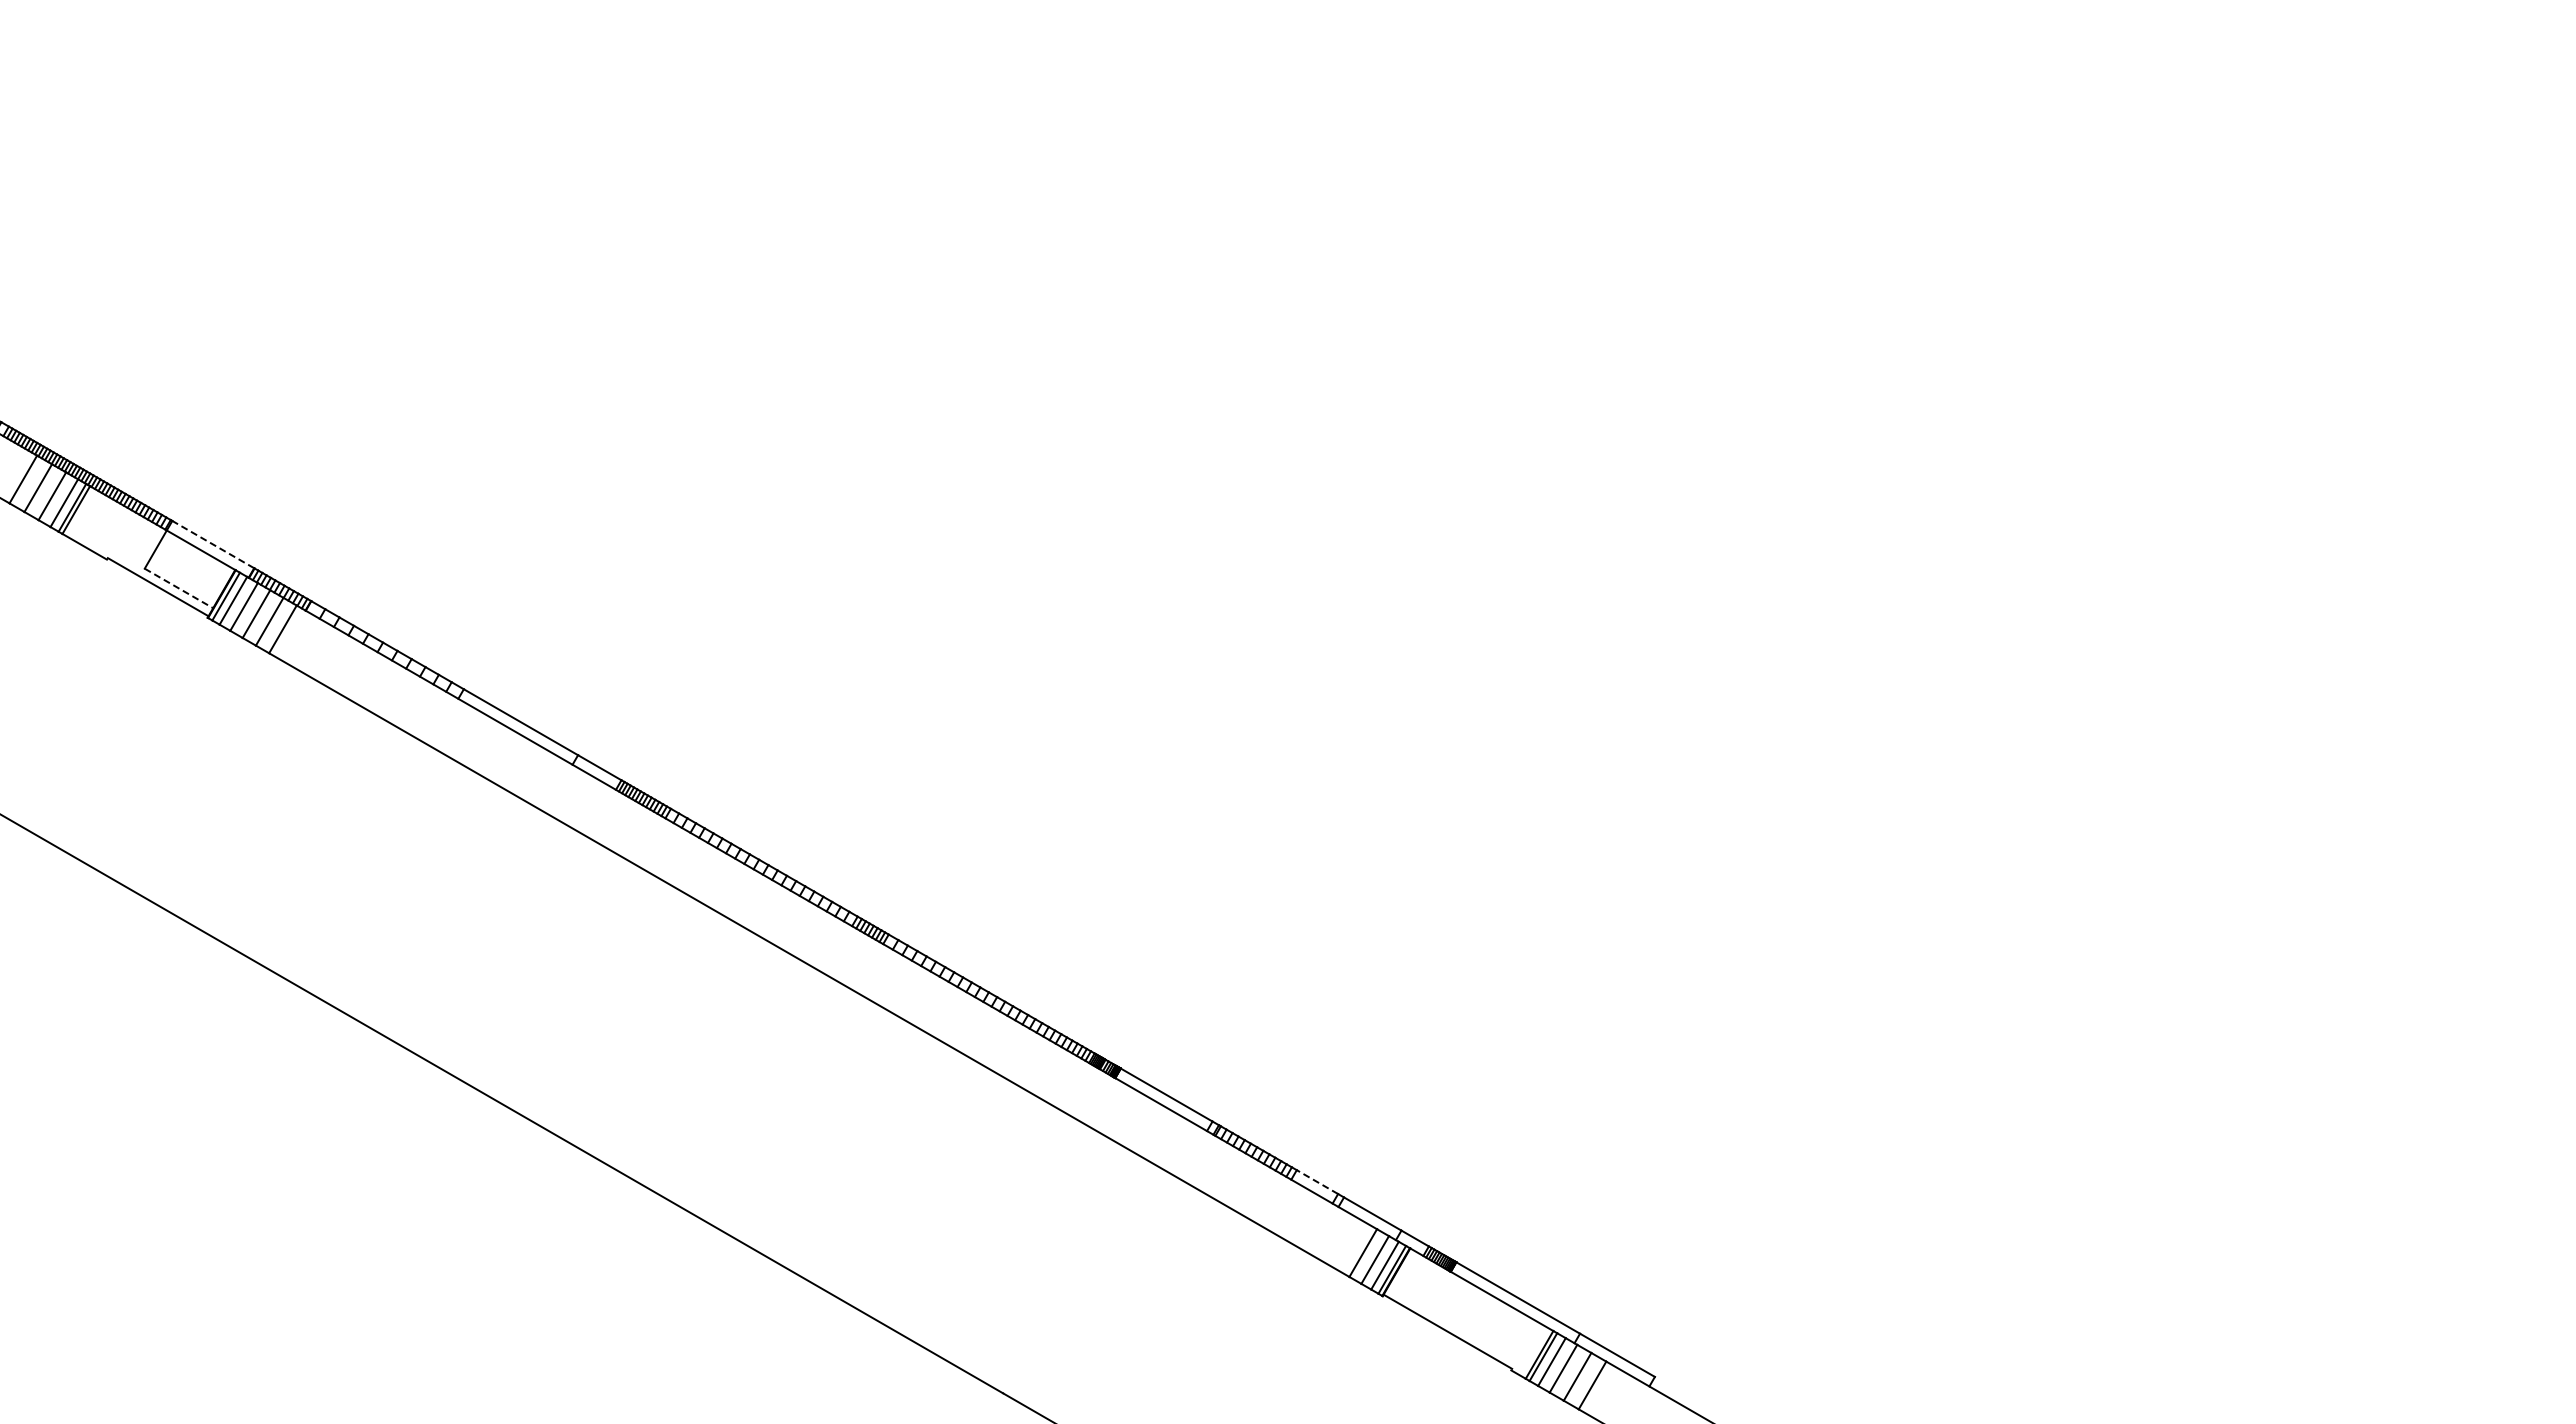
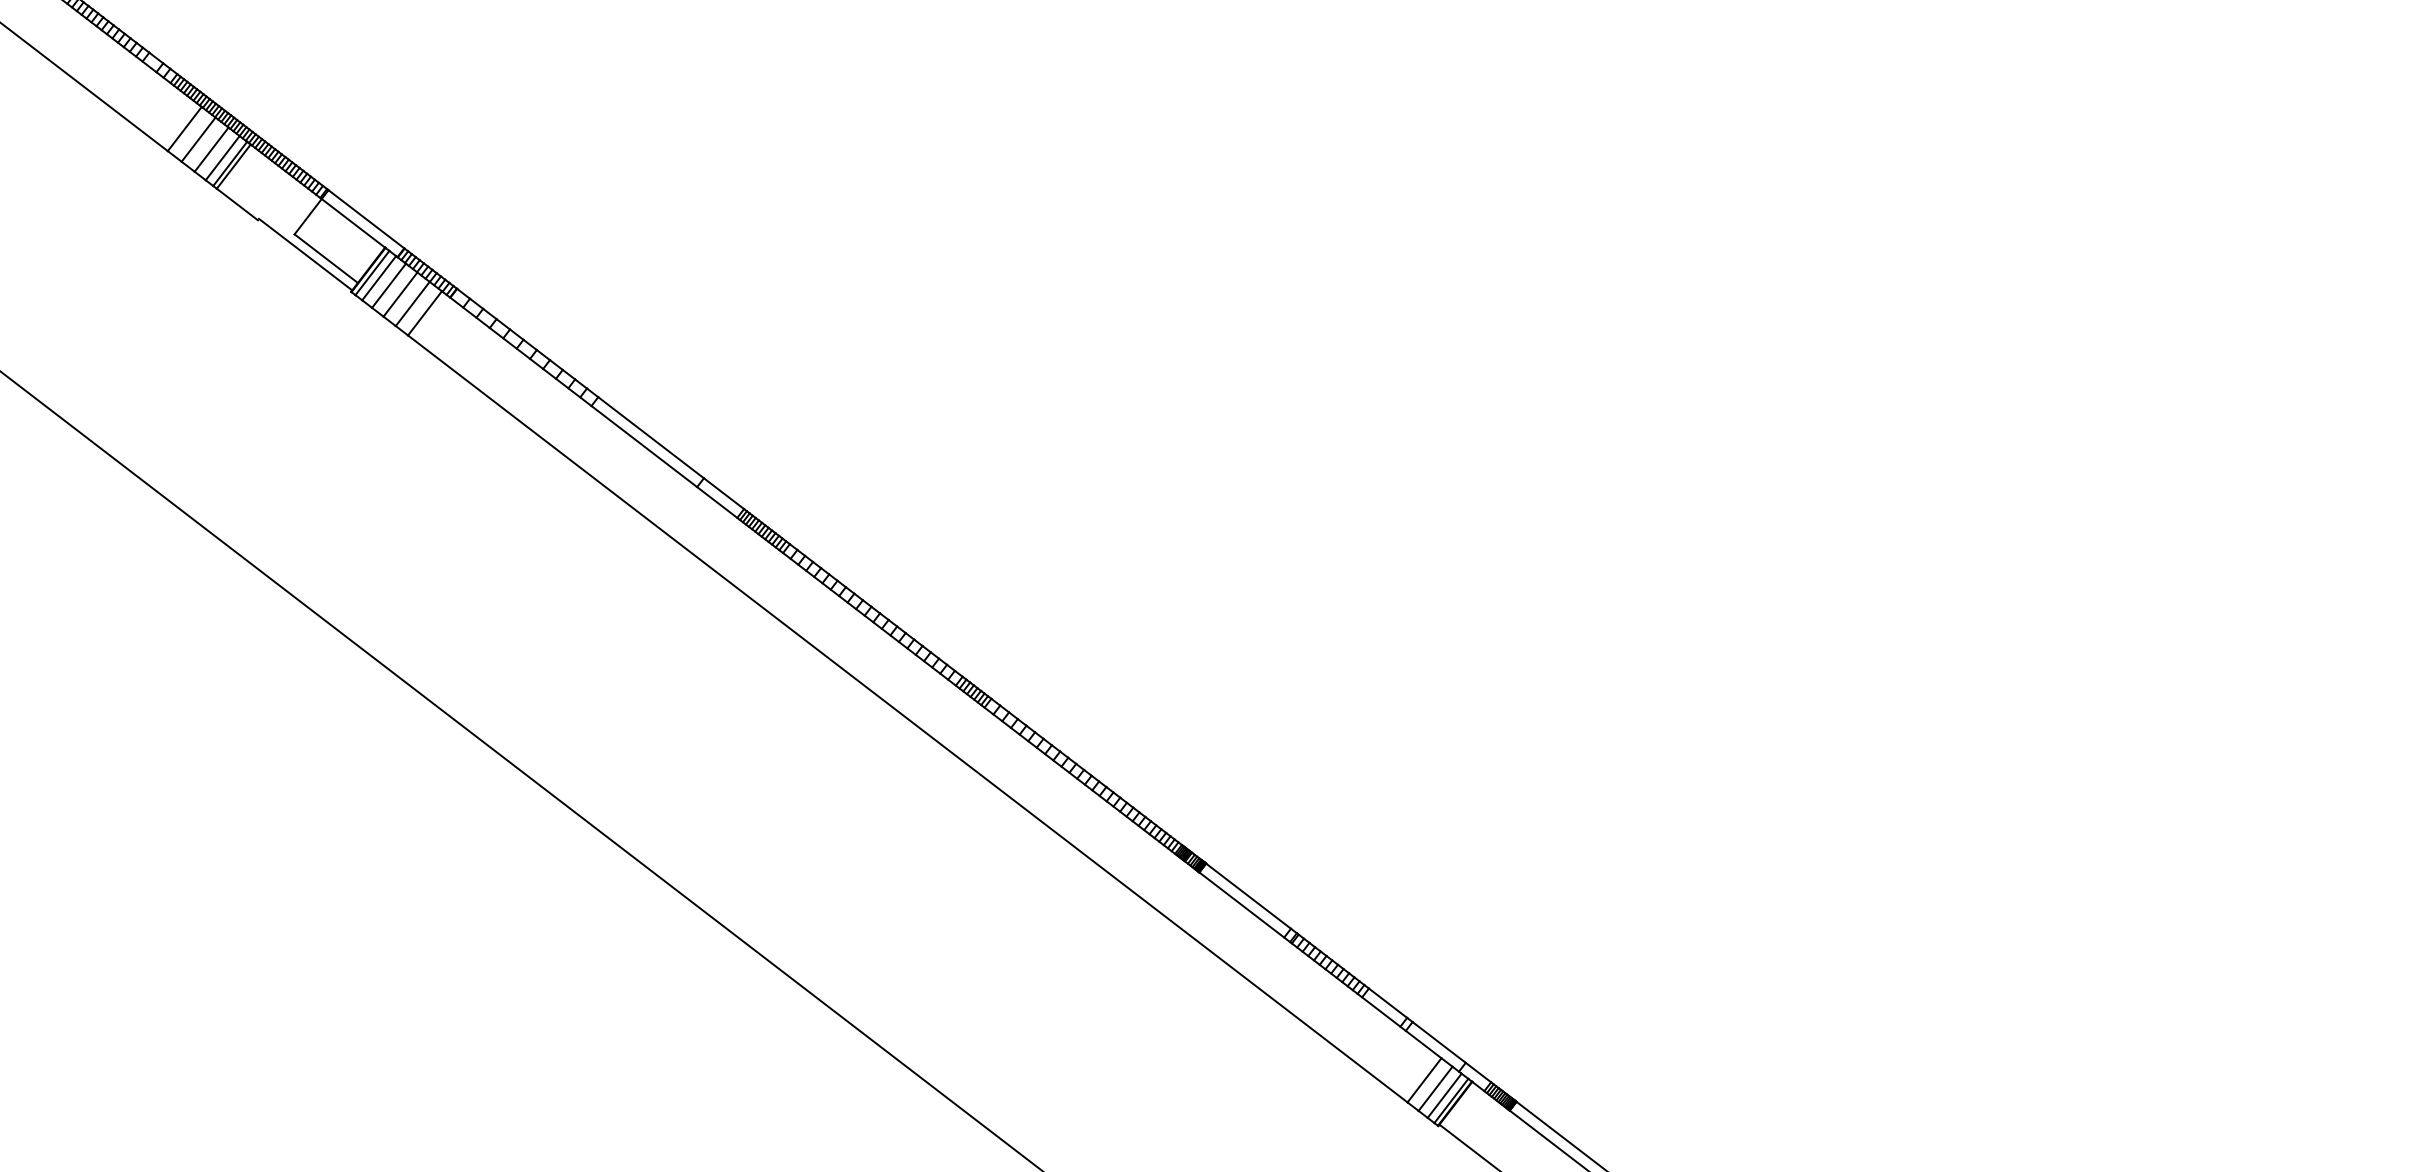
line: (212, 544) -> (365, 219), dashed -> solid
line: (178, 588) -> (325, 258), dashed -> solid
line: (1317, 1182) -> (1388, 1003), dashed -> solid

